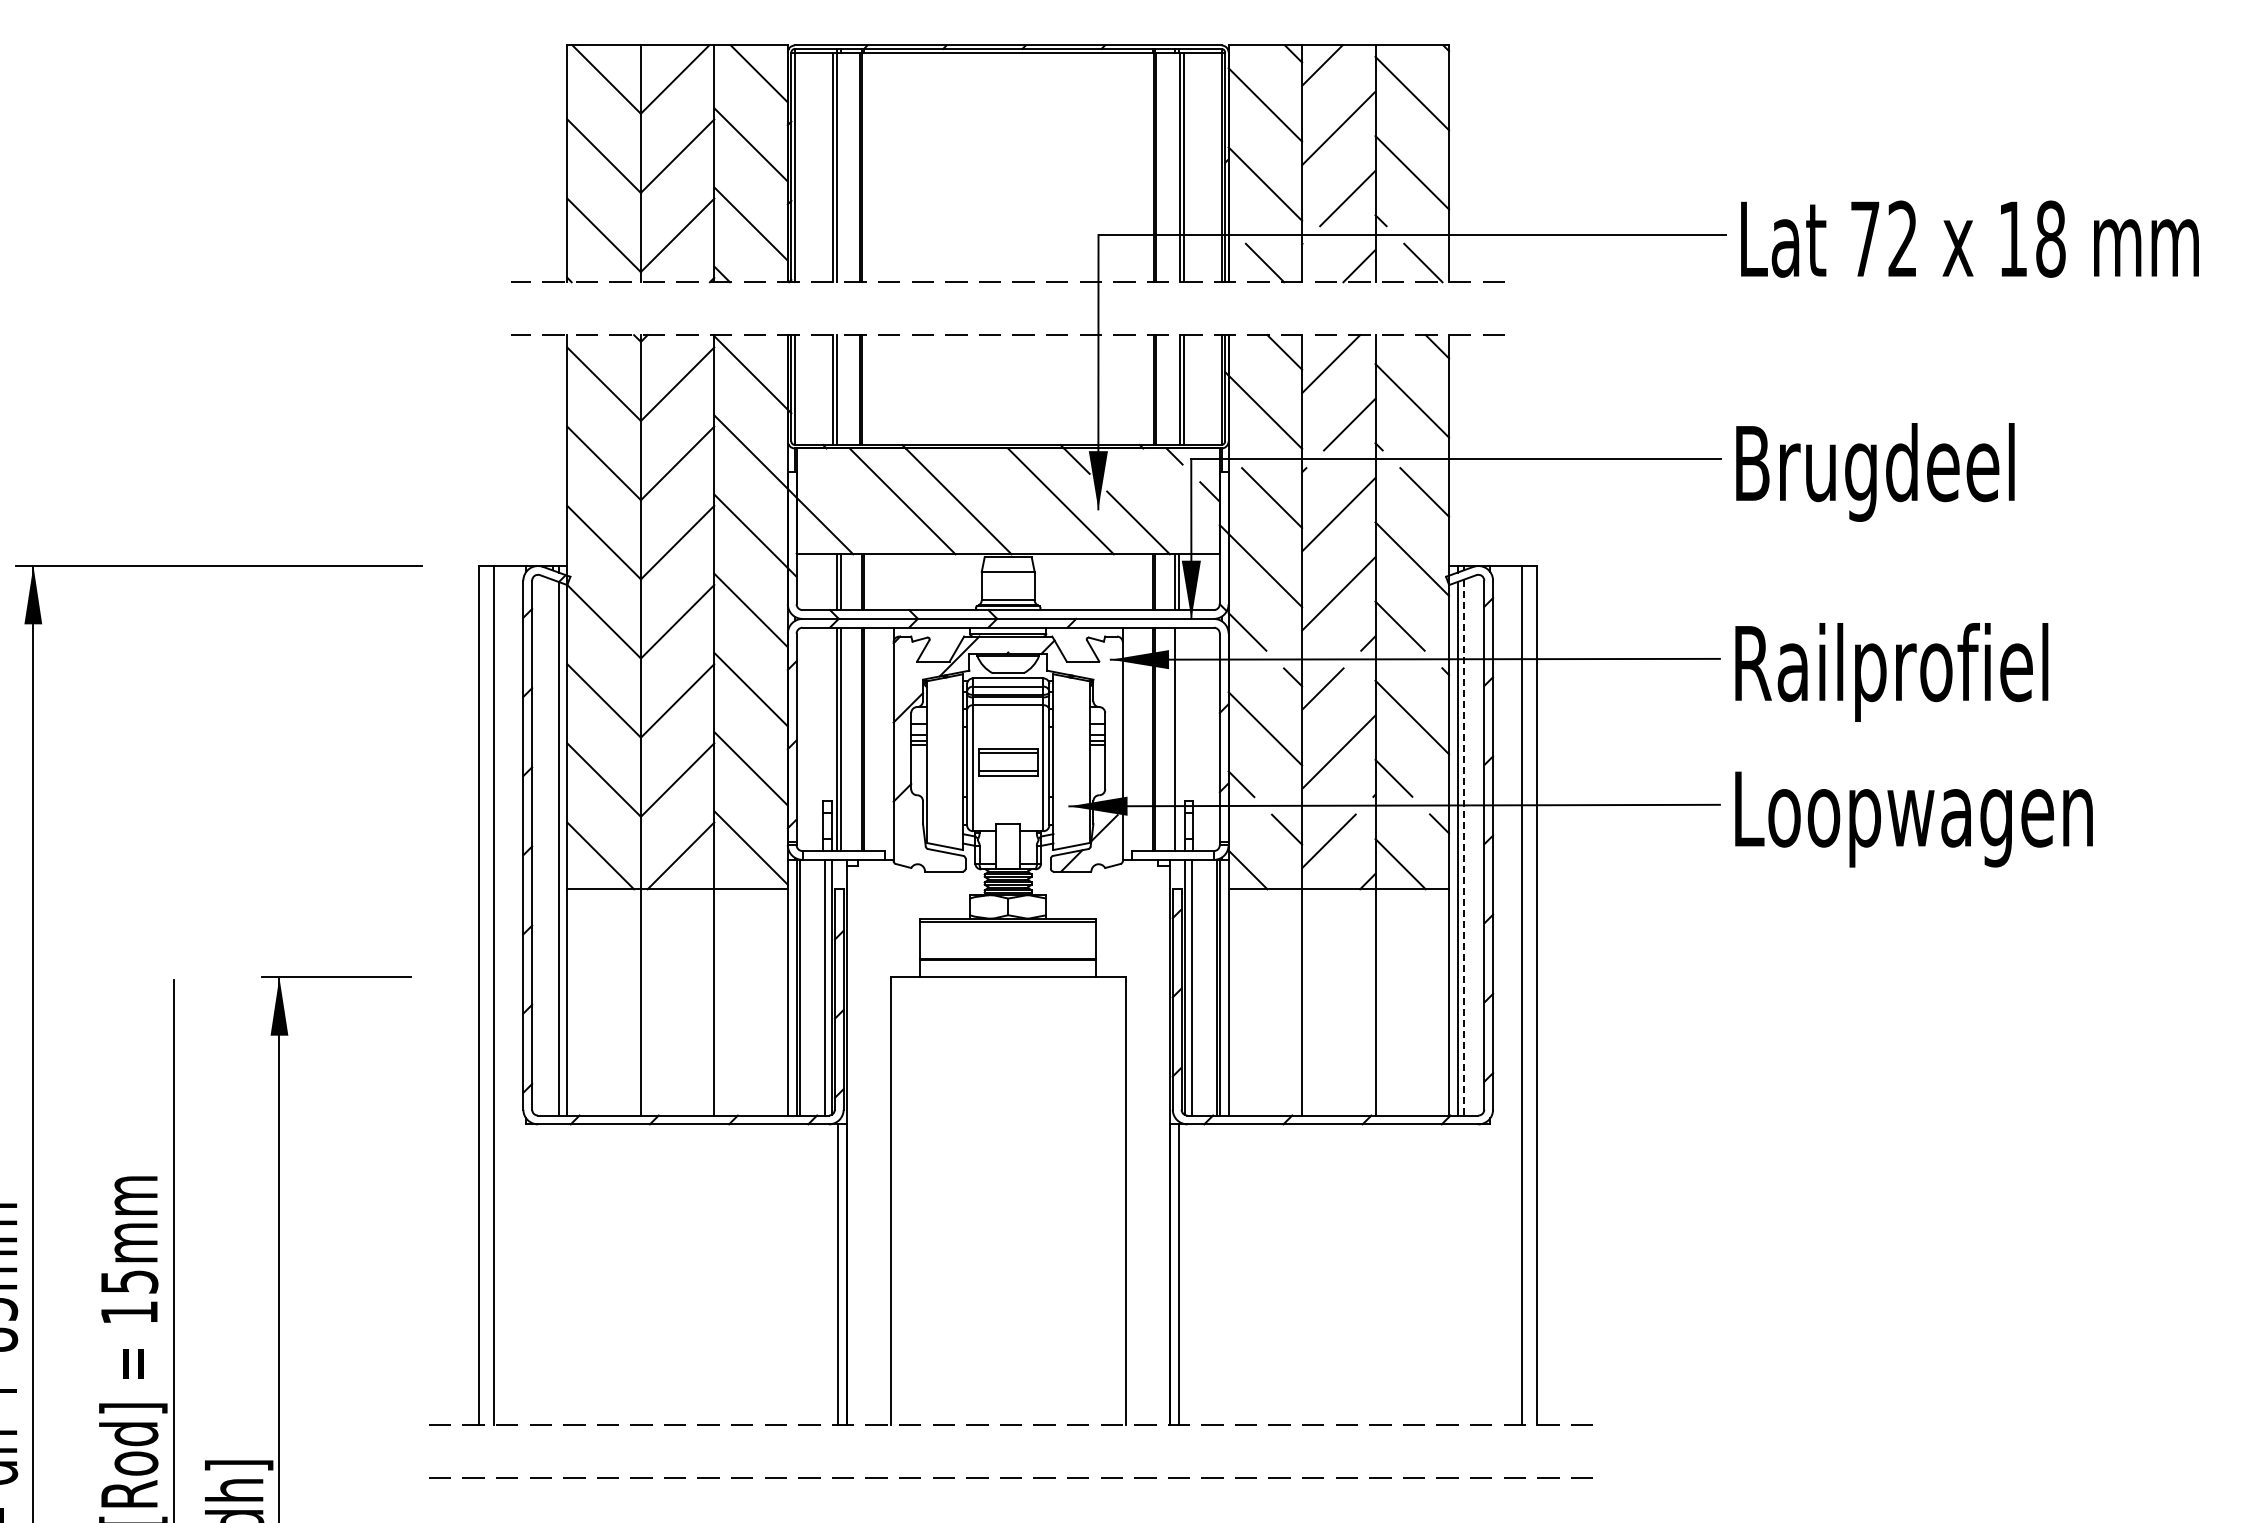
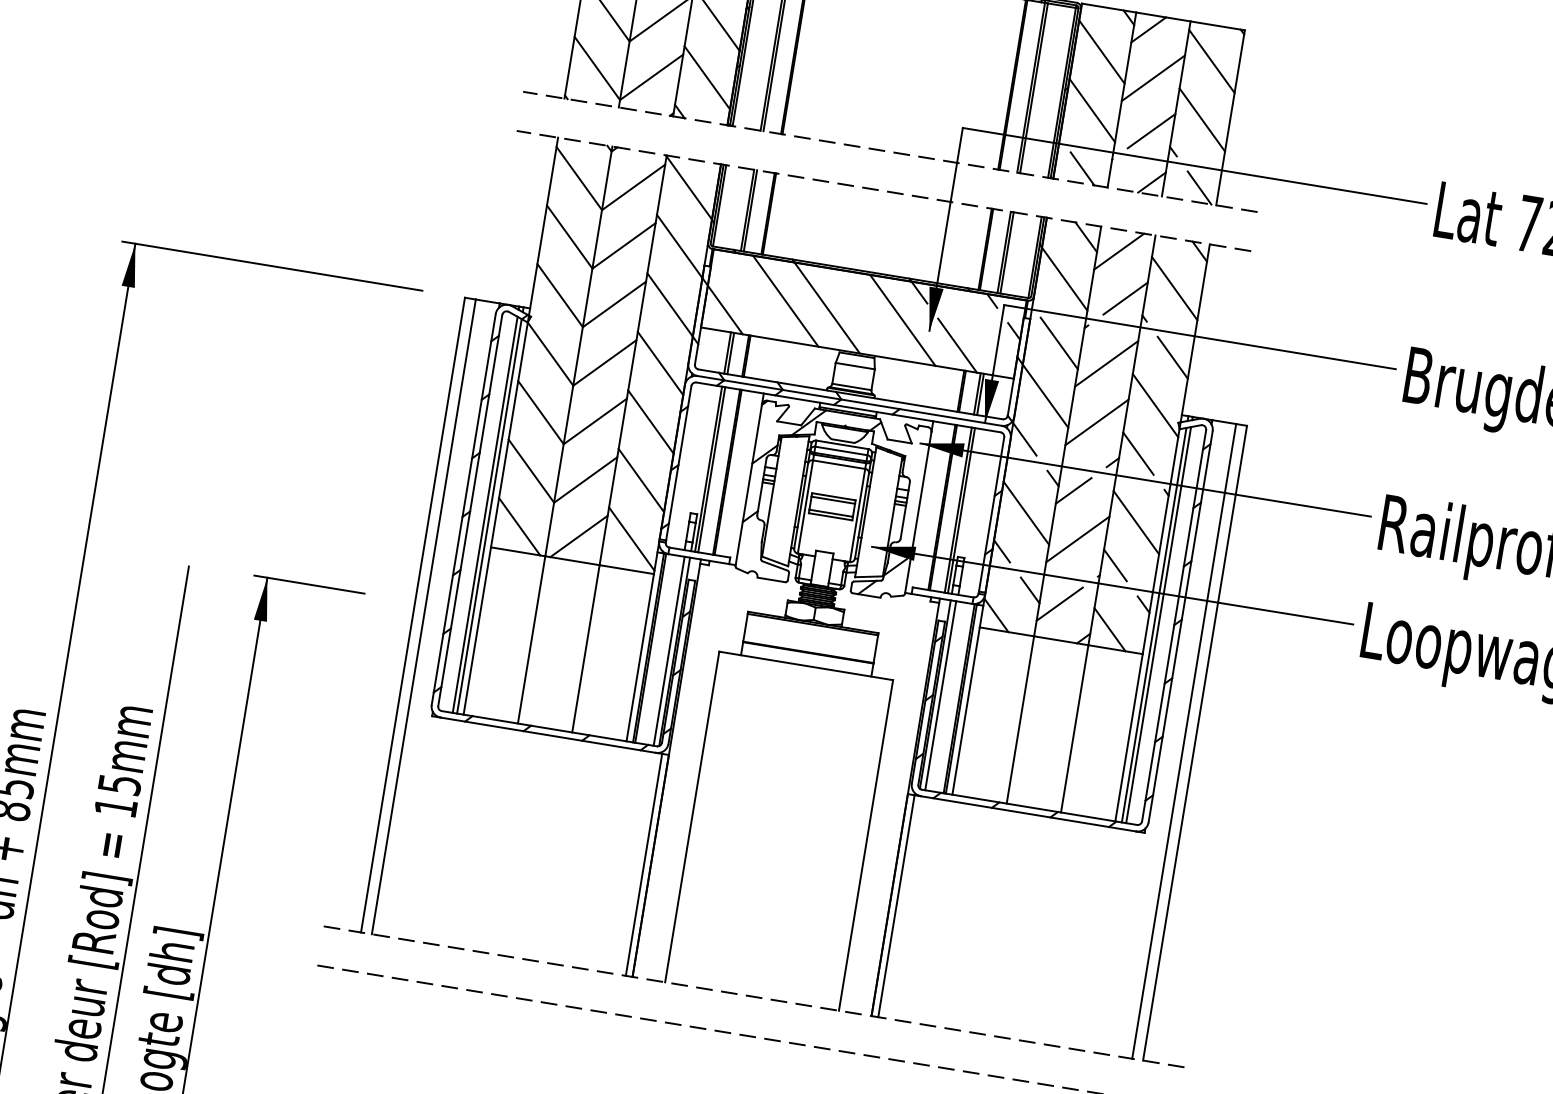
line: (1179, 739) -> (961, 510), added
line: (552, 847) -> (485, 514), added
line: (1463, 847) -> (1158, 624), dashed -> solid

